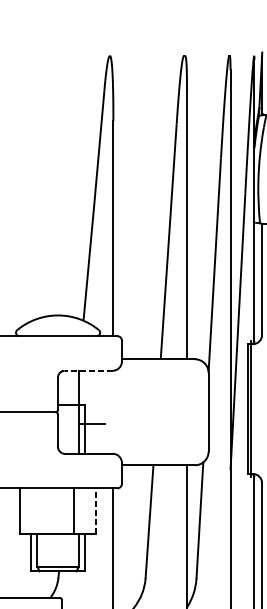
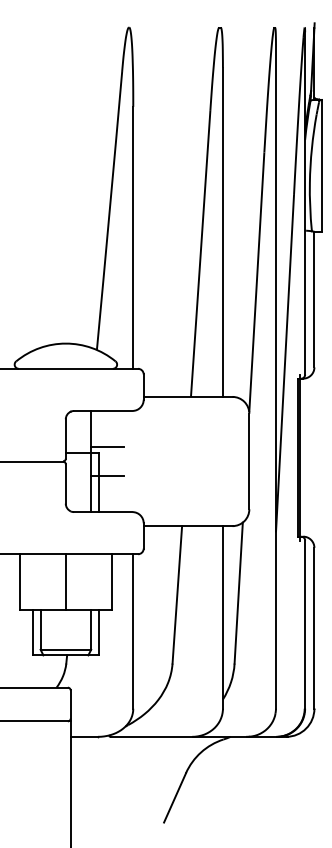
line: (88, 370) -> (102, 410), dashed -> solid
line: (92, 400) -> (107, 447), added
line: (73, 510) -> (65, 581), moved
line: (96, 510) -> (112, 581), dashed -> solid

